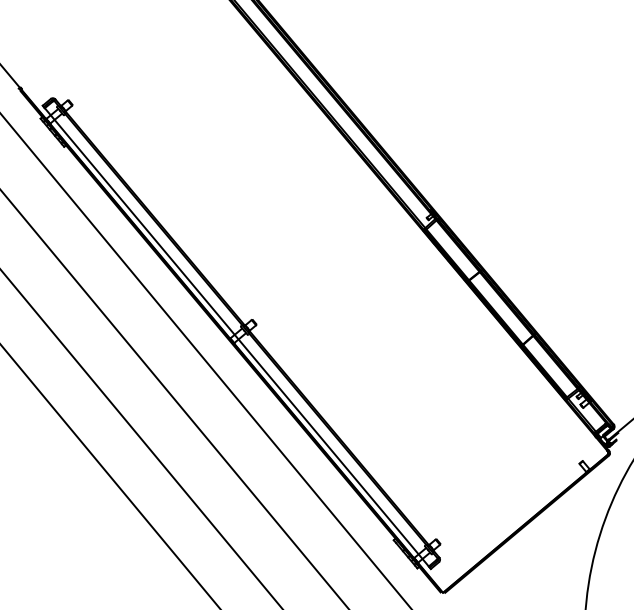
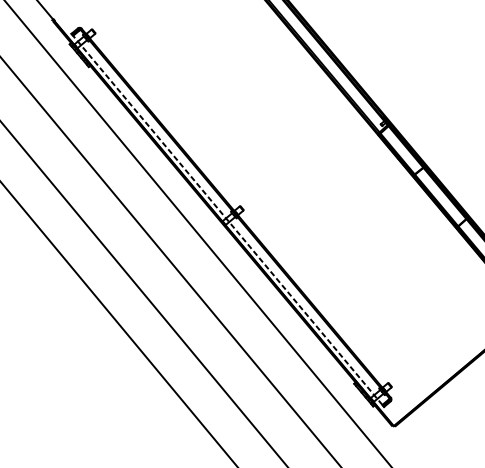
line: (236, 337) -> (227, 220), solid -> dashed

